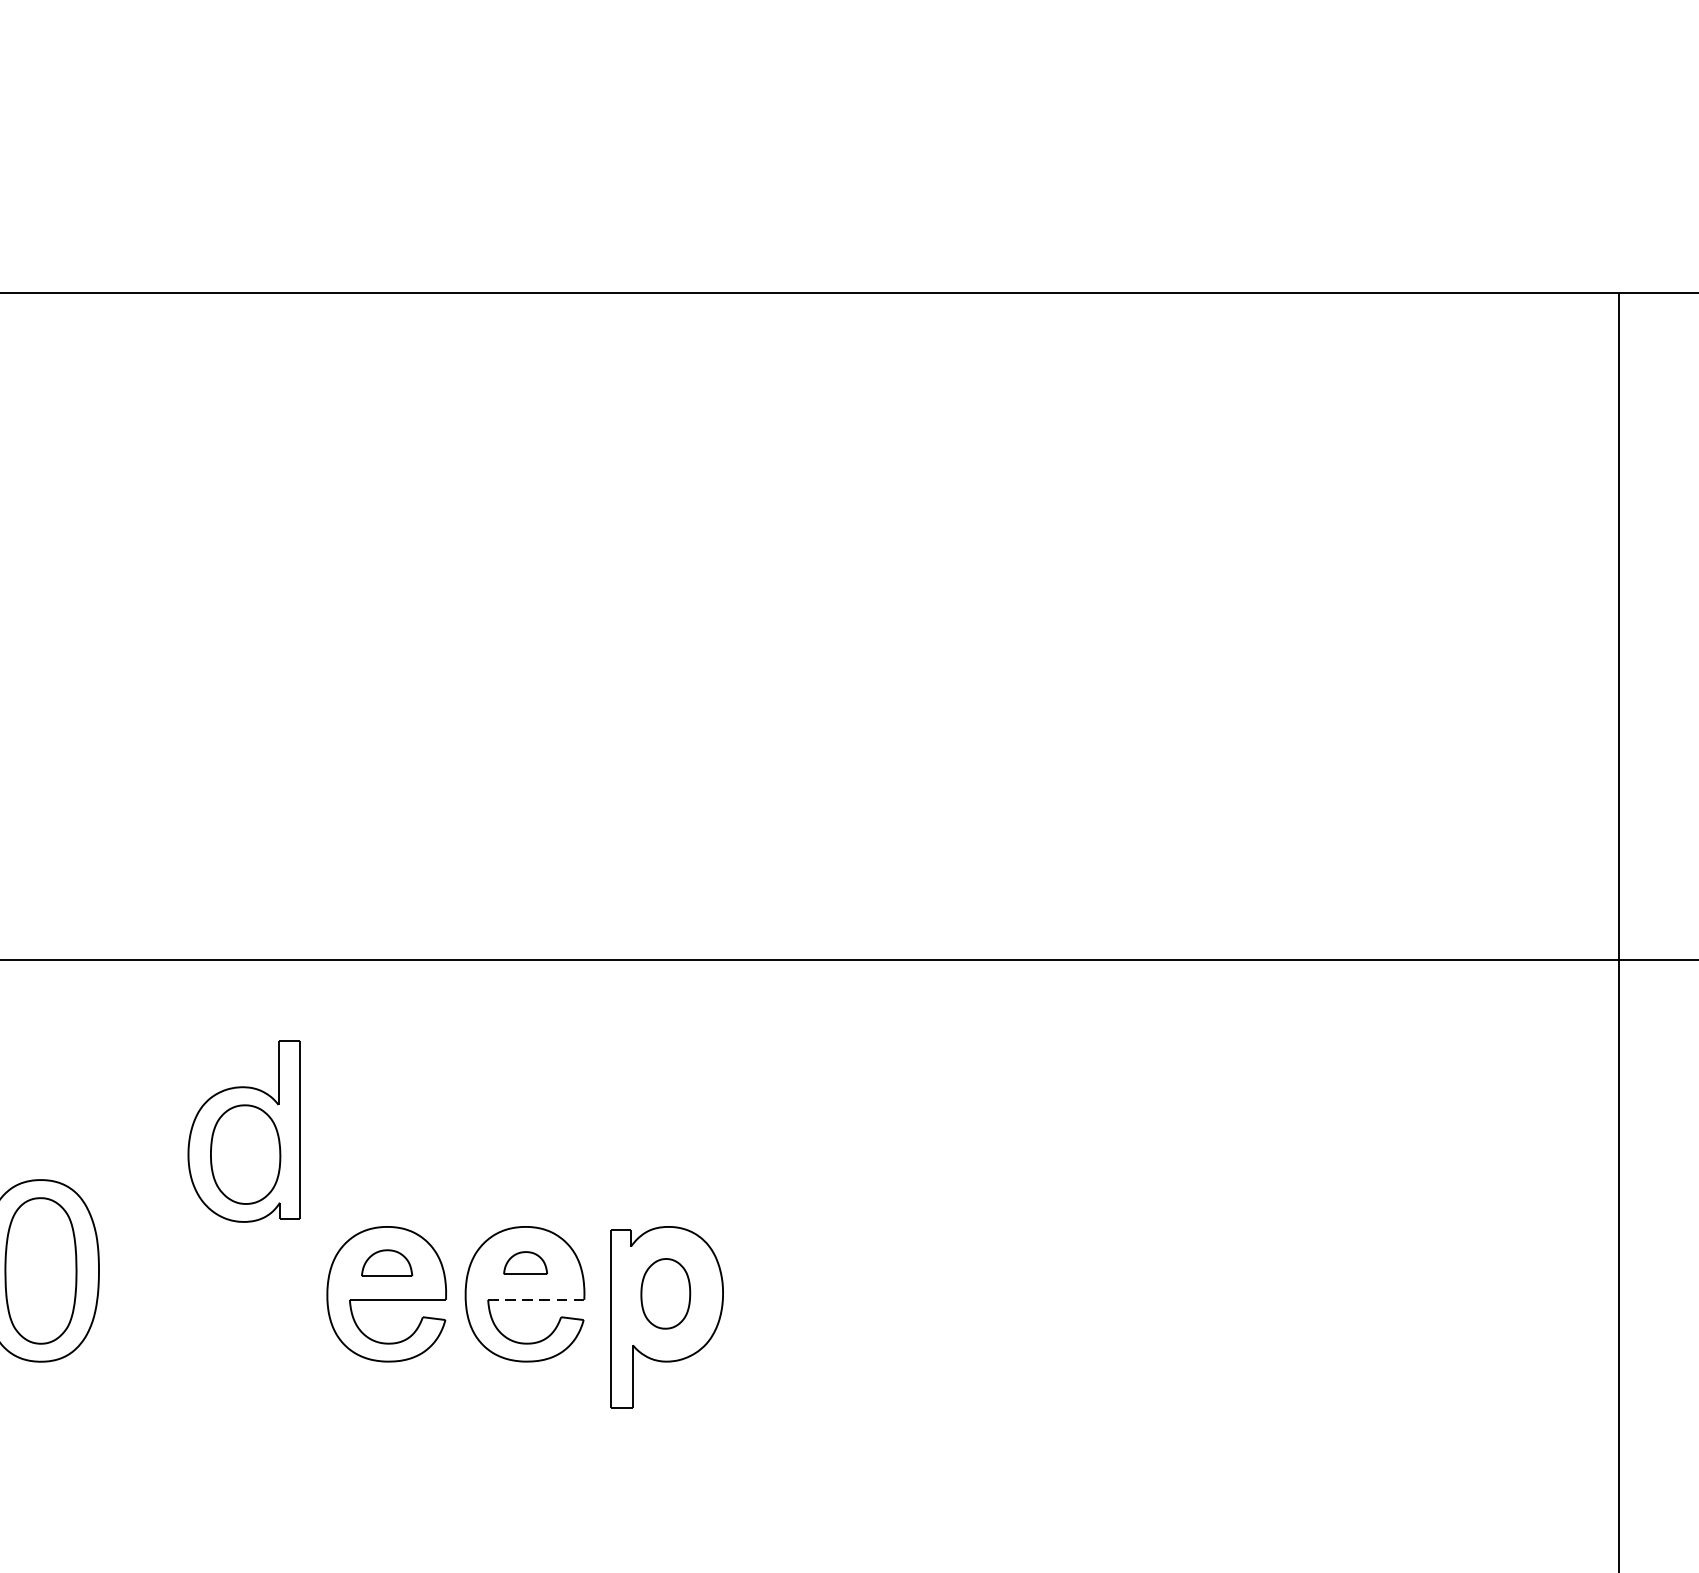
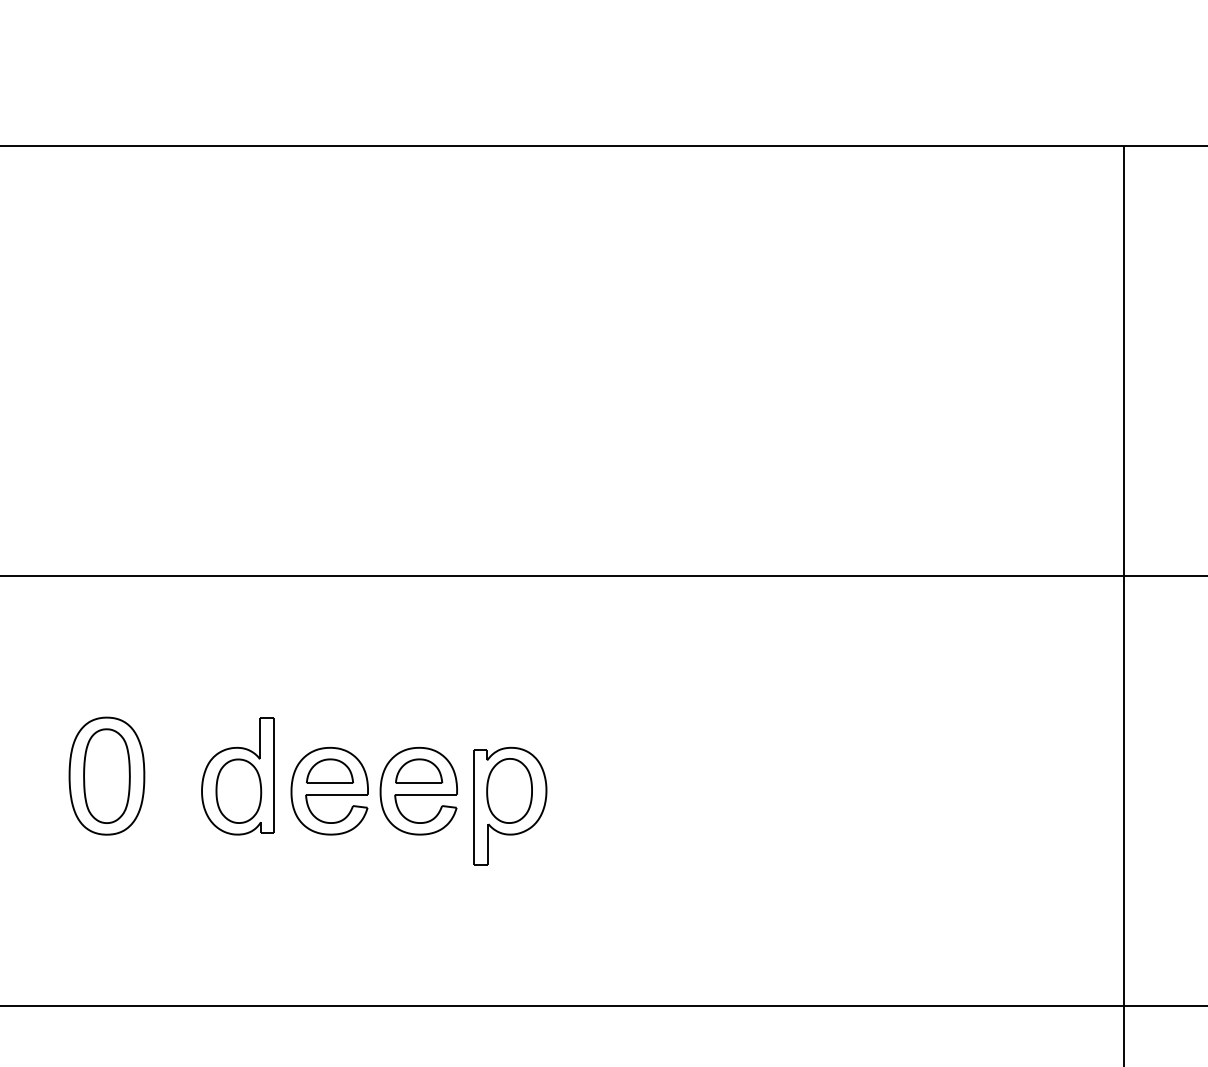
part: (243, 1131) -> (237, 776), moved
part: (386, 1262) -> (329, 770), size x1.43
part: (526, 1262) -> (419, 770), size x1.67
part: (665, 1293) -> (509, 790), size x1.43
line: (536, 1299) -> (426, 794), dashed -> solid

